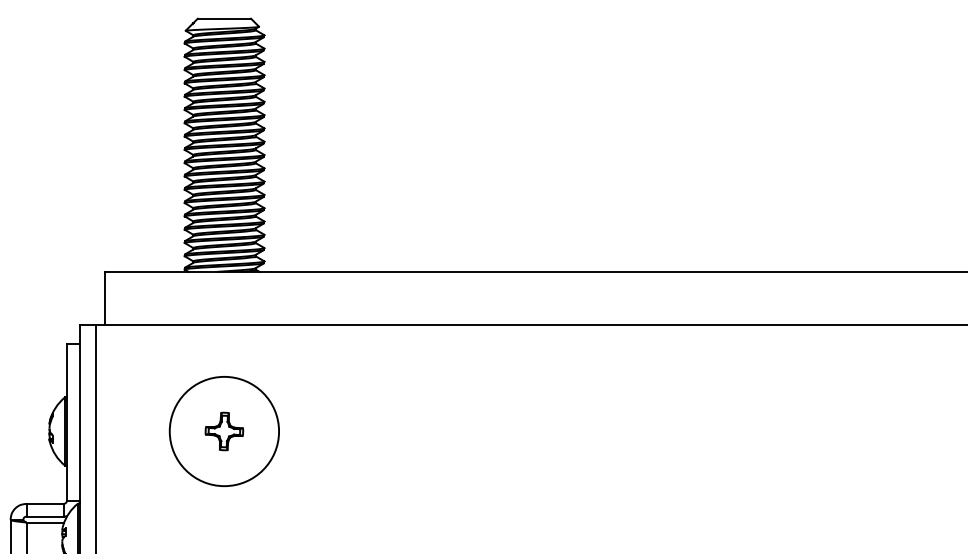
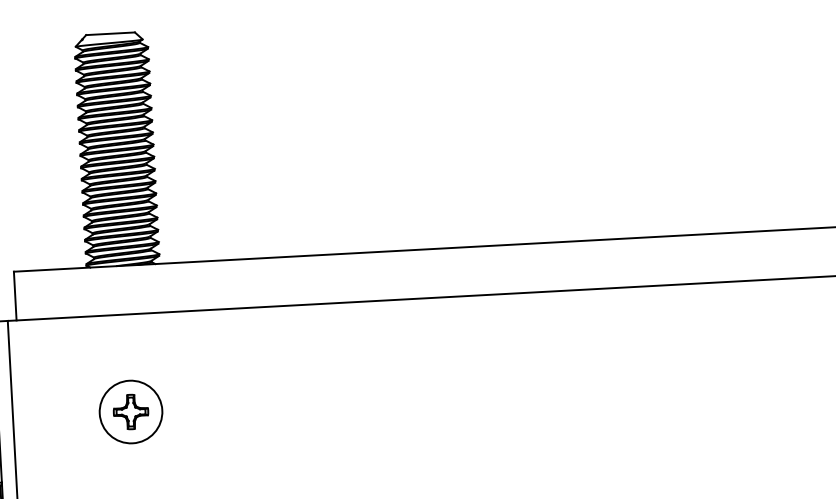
circle: (224, 431) -> (131, 412), size x0.62

